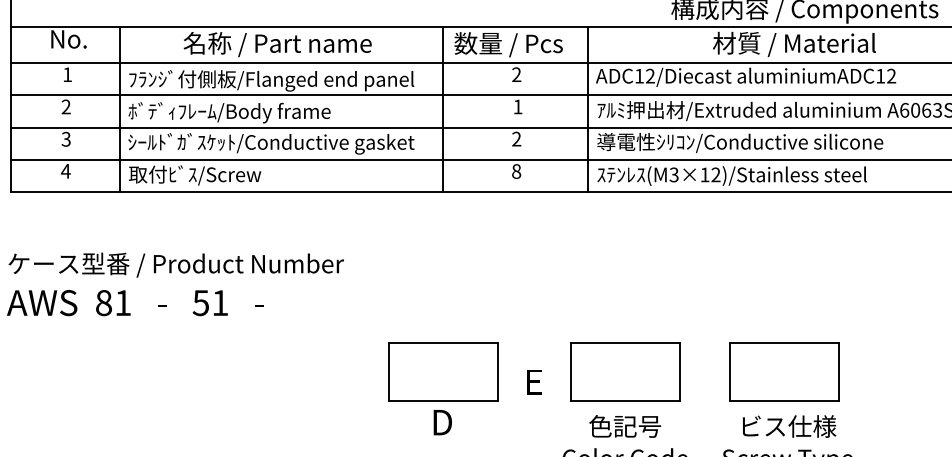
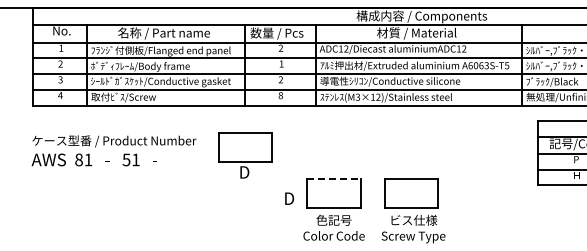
line: (626, 343) -> (334, 179), solid -> dashed
text: (534, 381) -> (289, 198), E -> D
part: (444, 387) -> (245, 155), moved

